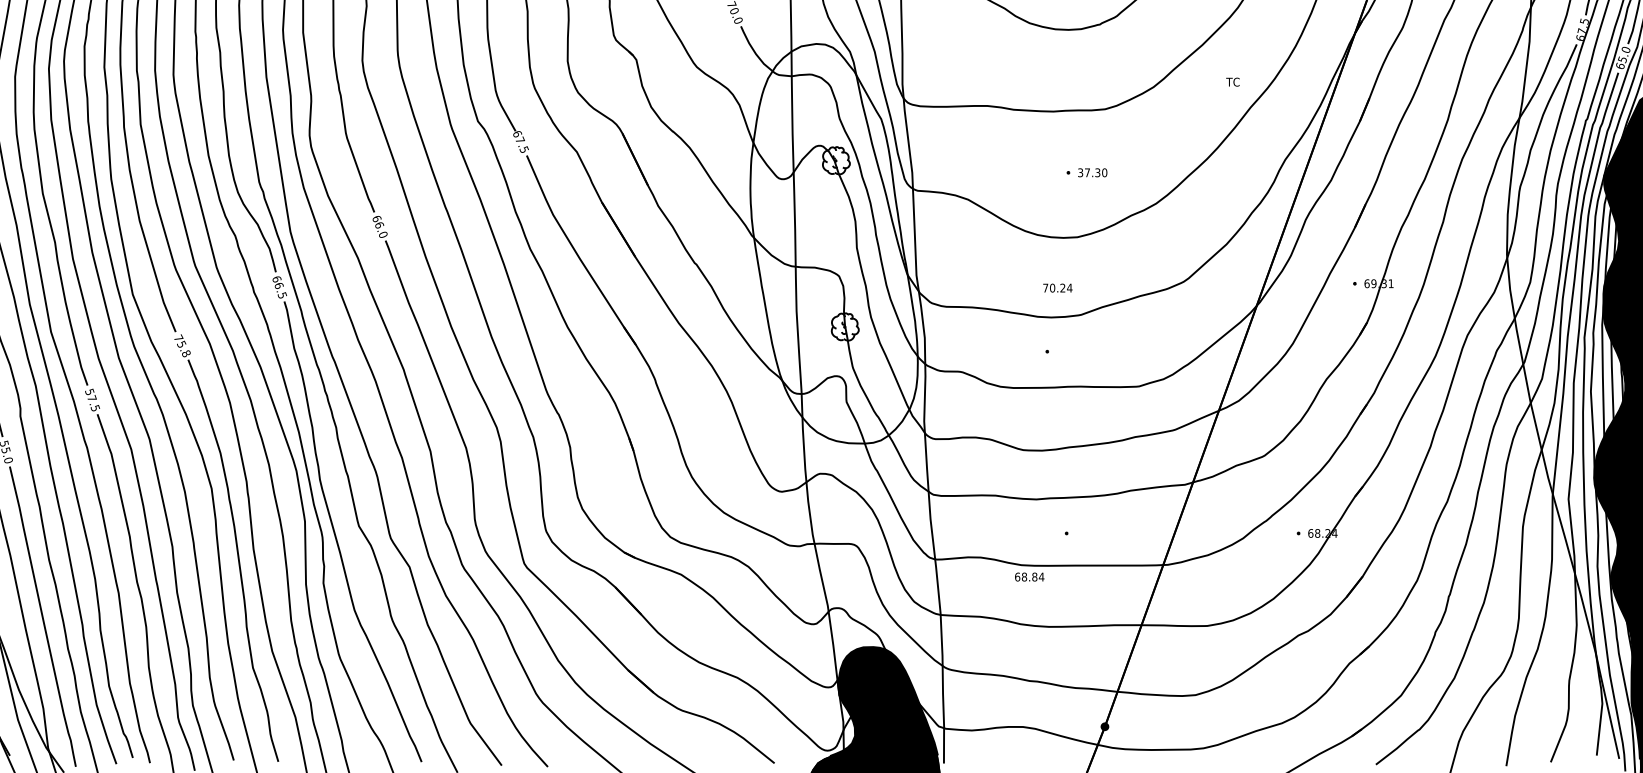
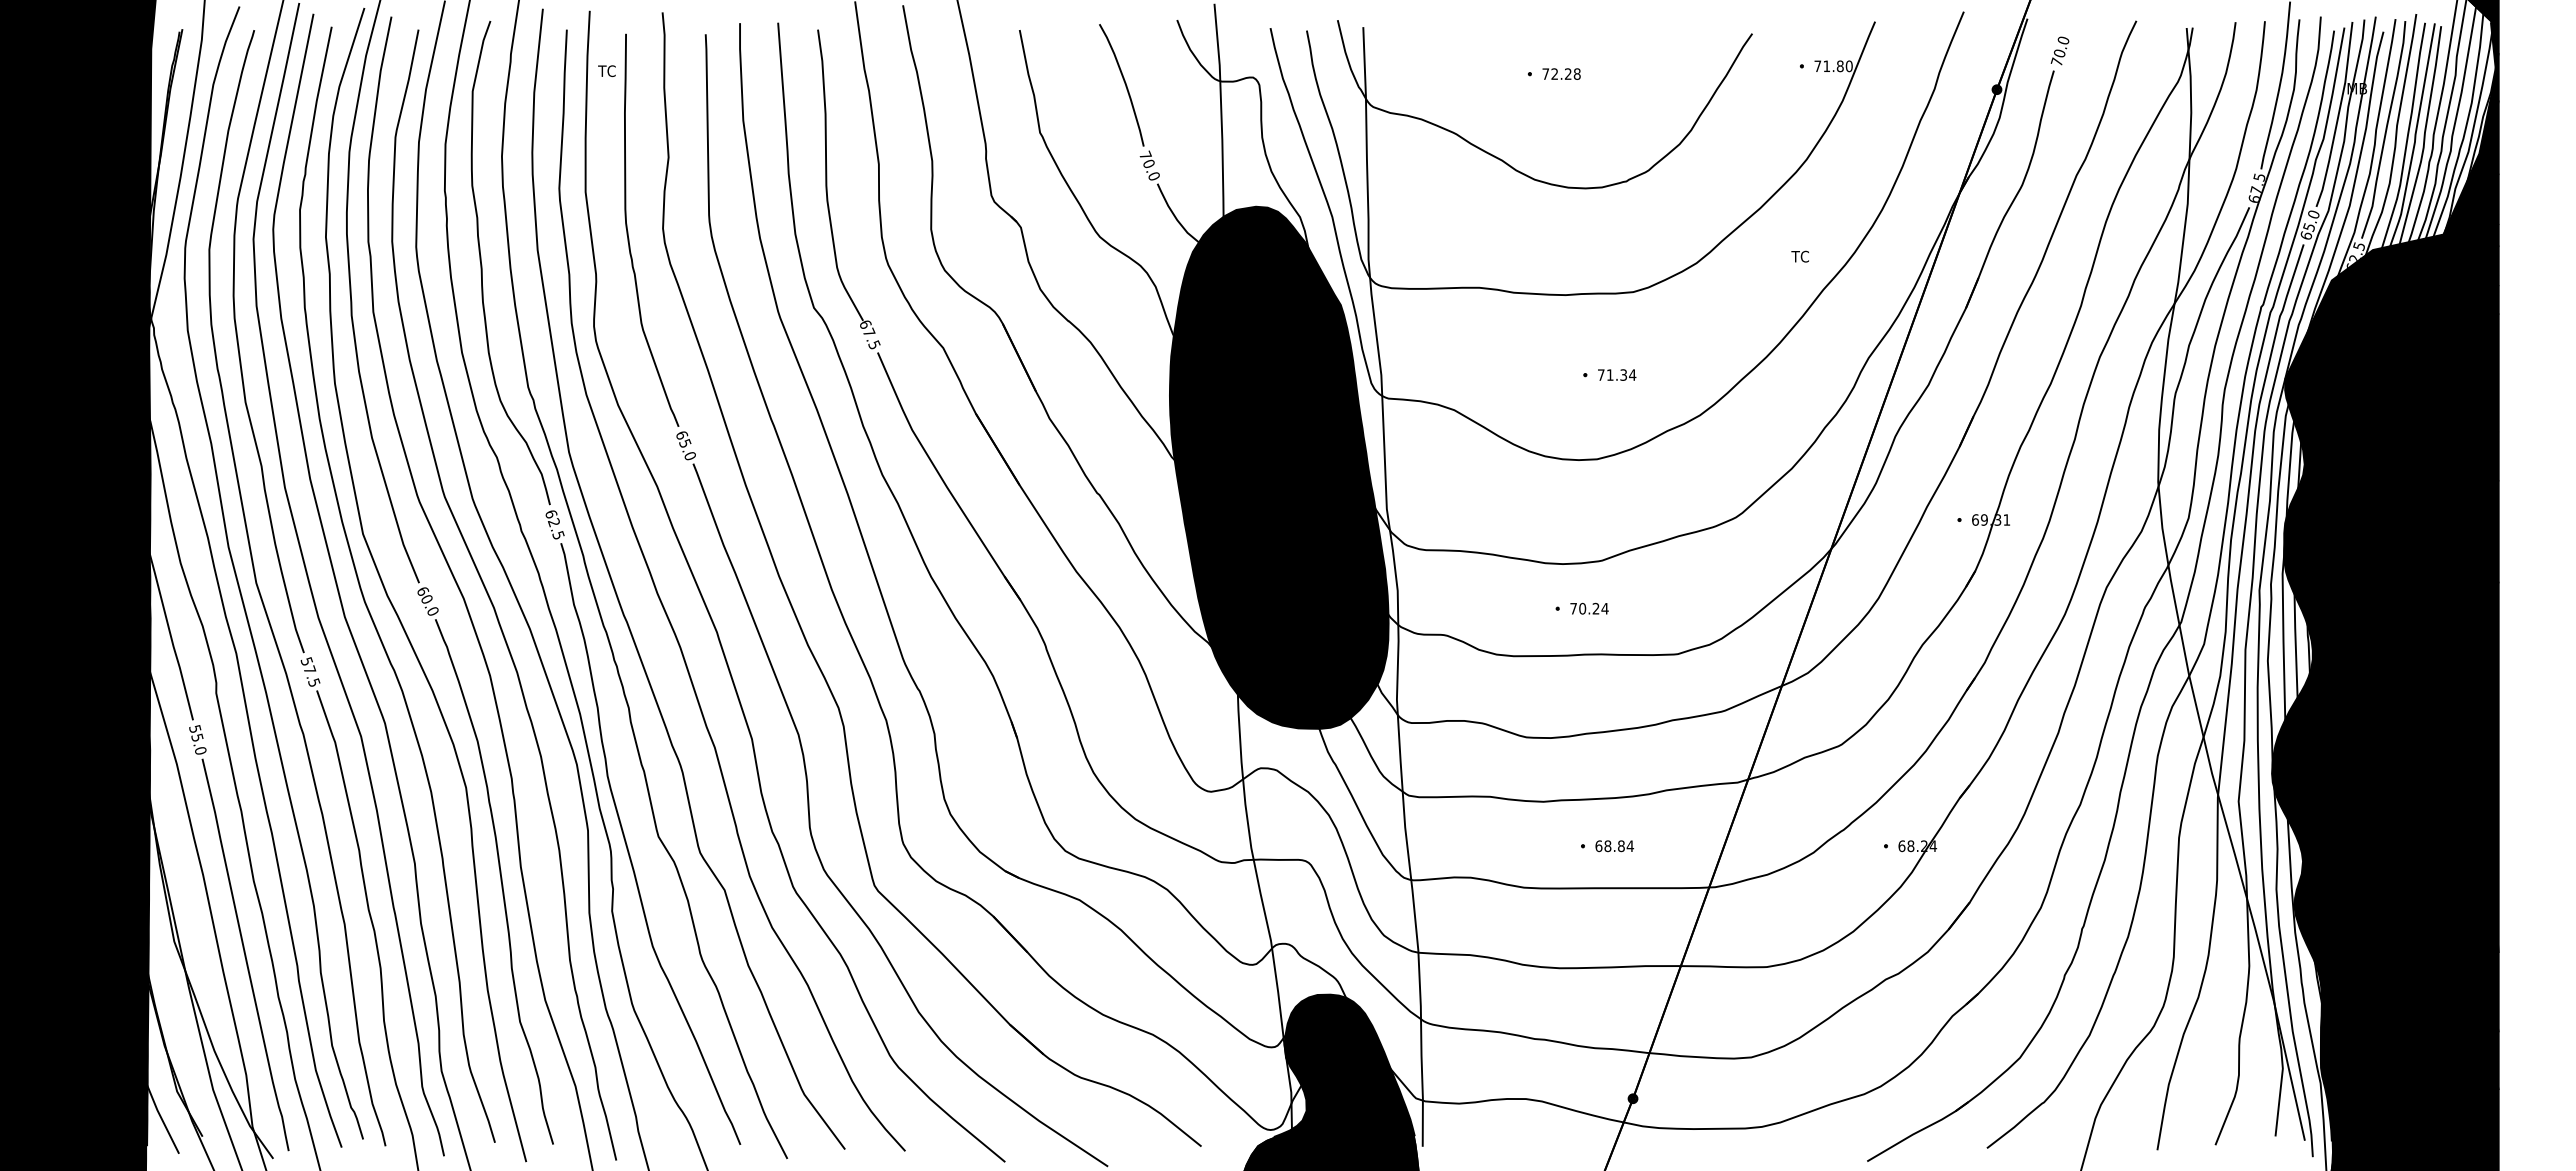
text: (1092, 172) -> (1616, 374), 37.30 -> 71.34
text: (379, 225) -> (685, 443), 66.0 -> 65.0
fill: (833, 243) -> (1278, 467), added
text: (278, 285) -> (553, 522), 66.5 -> 62.5
text: (1057, 287) -> (1589, 608), moved
text: (182, 346) -> (427, 601), 75.8 -> 60.0
text: (1029, 577) -> (1614, 846), moved

